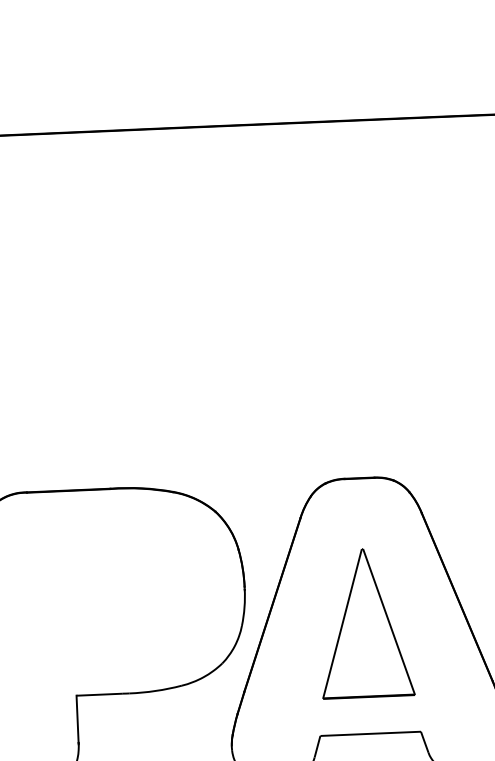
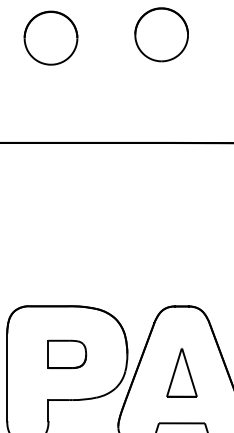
part: (113, 592) -> (67, 353), added
part: (364, 622) -> (181, 372), size x0.71

